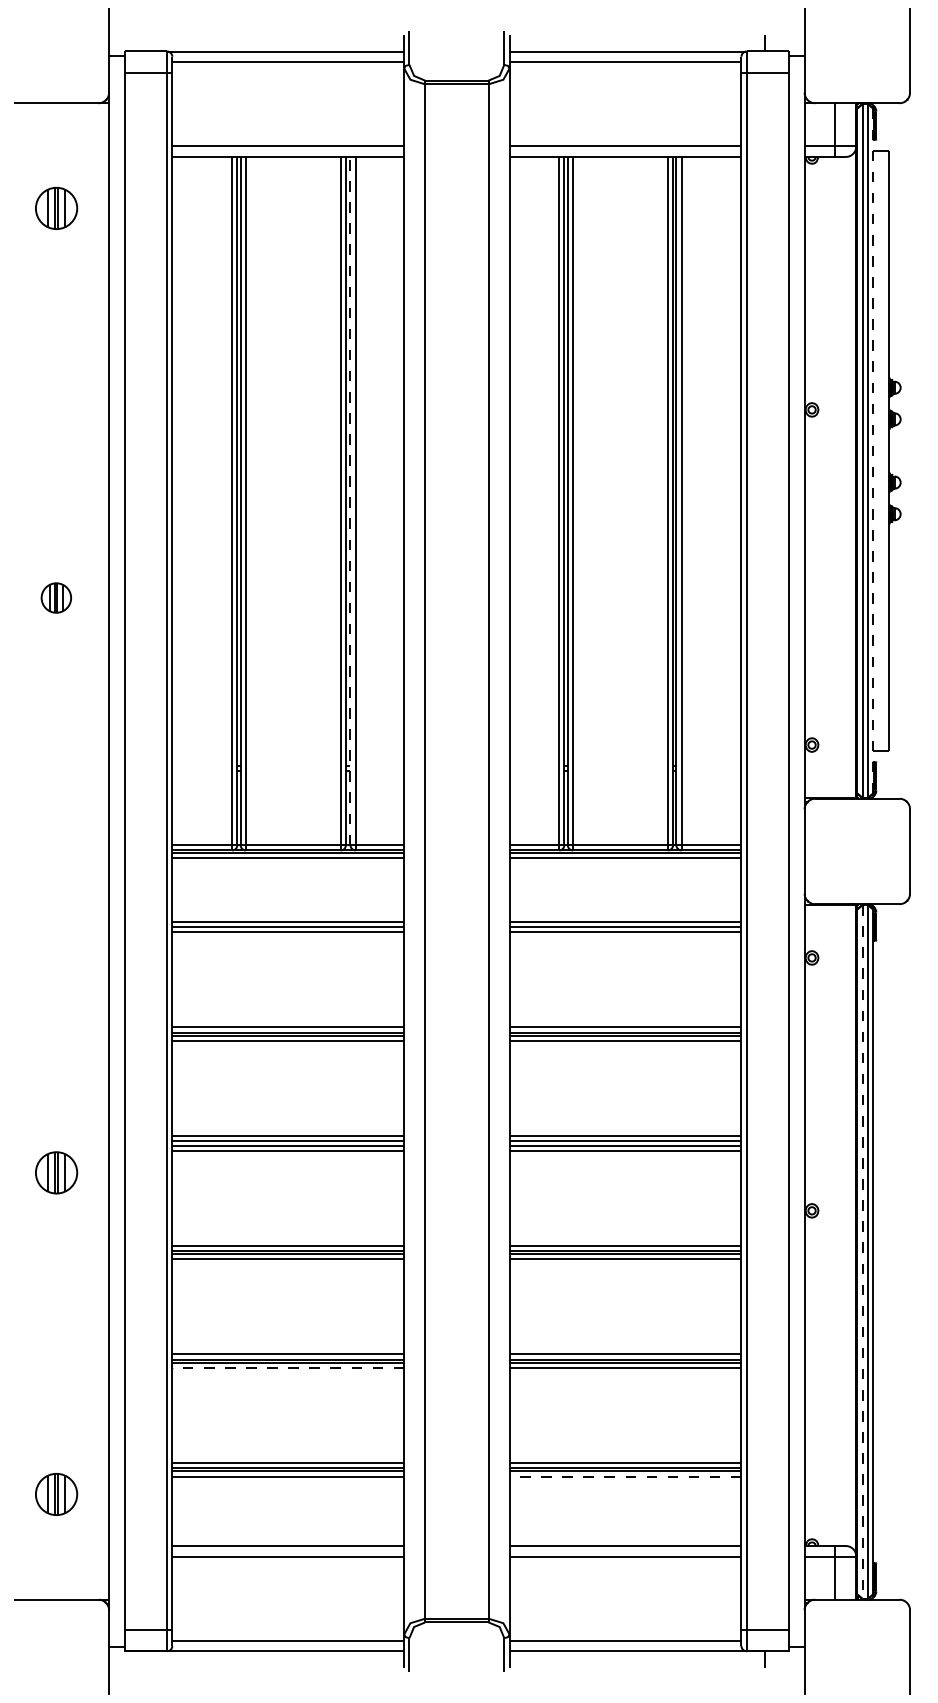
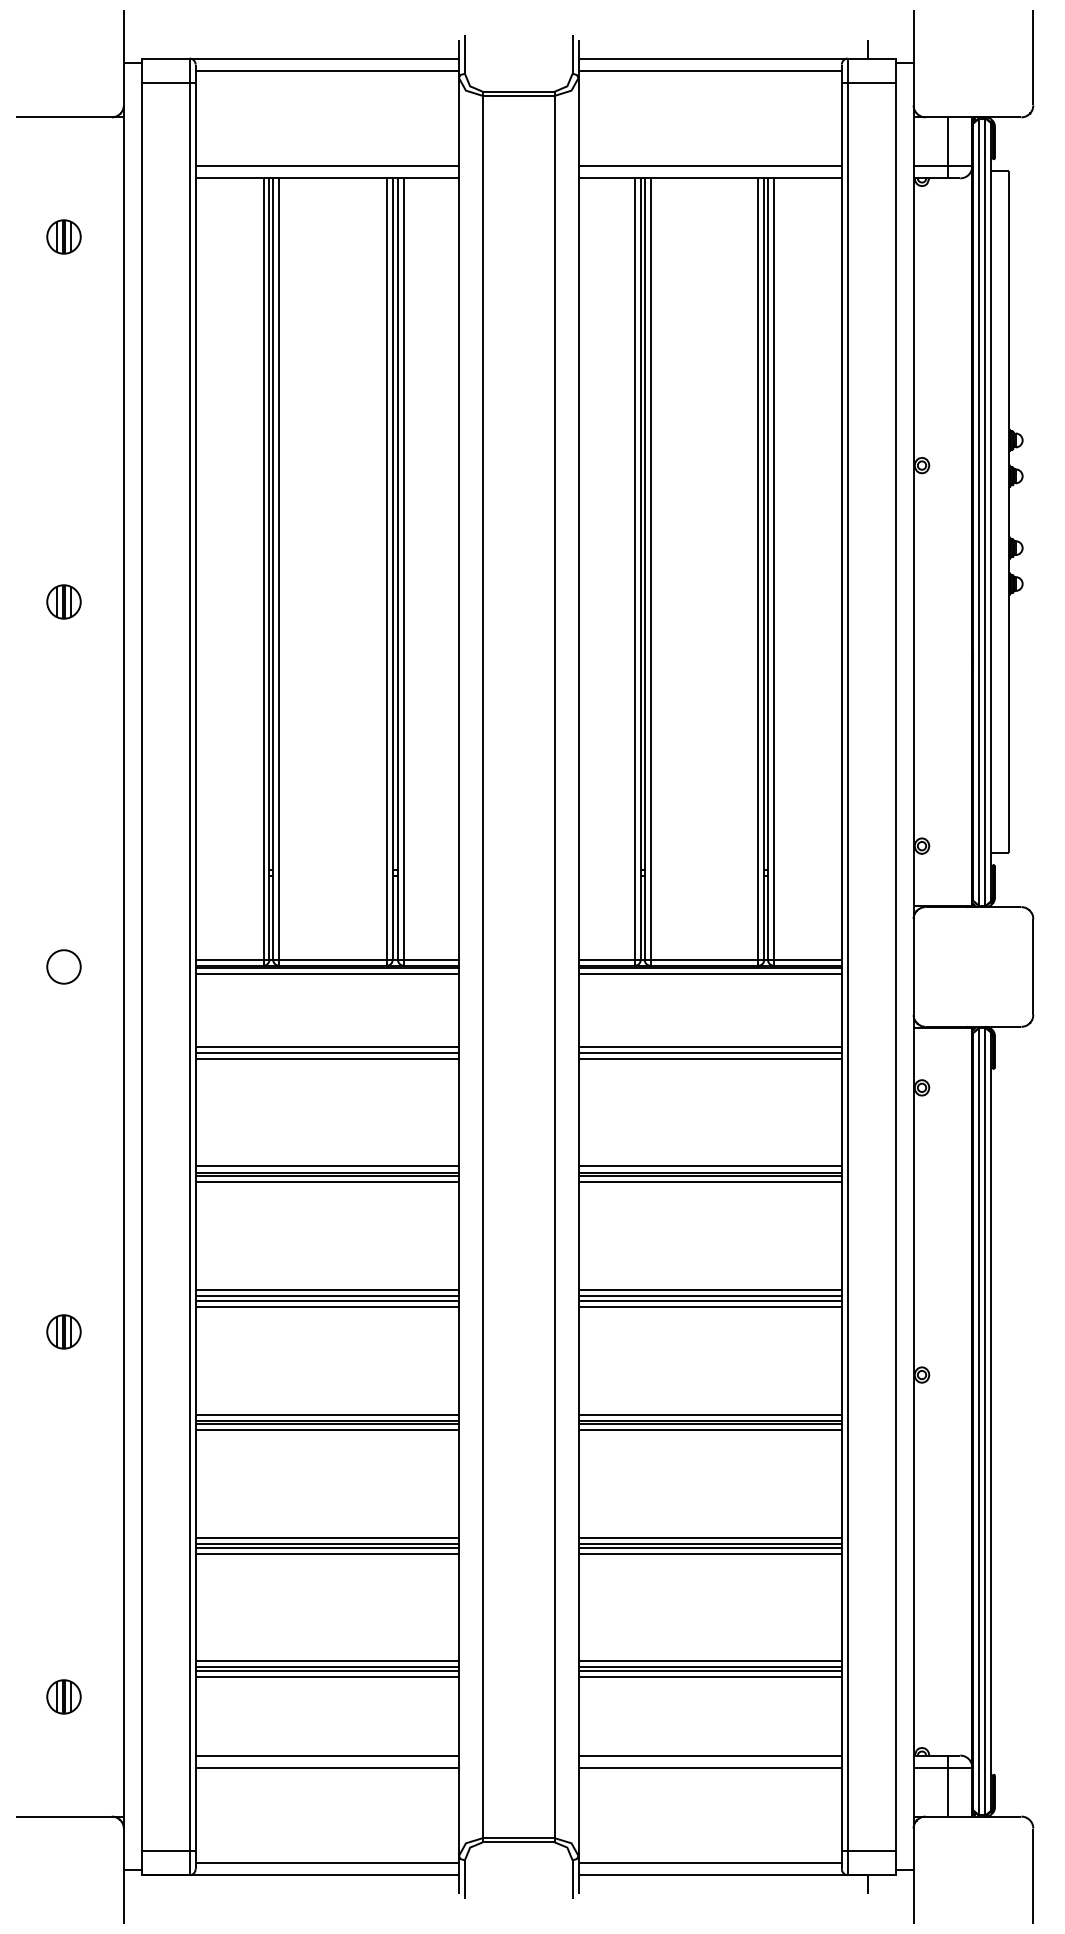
part: (55, 208) -> (62, 236), size x0.71
line: (873, 451) -> (991, 512), dashed -> solid
line: (350, 500) -> (397, 568), dashed -> solid
part: (55, 597) -> (62, 601), moved
part: (55, 851) -> (62, 967), added
part: (55, 1172) -> (62, 1331), size x0.71
line: (862, 1251) -> (979, 1421), dashed -> solid
line: (288, 1368) -> (327, 1554), dashed -> solid
line: (625, 1476) -> (710, 1676), dashed -> solid
part: (55, 1493) -> (62, 1695), size x0.71

